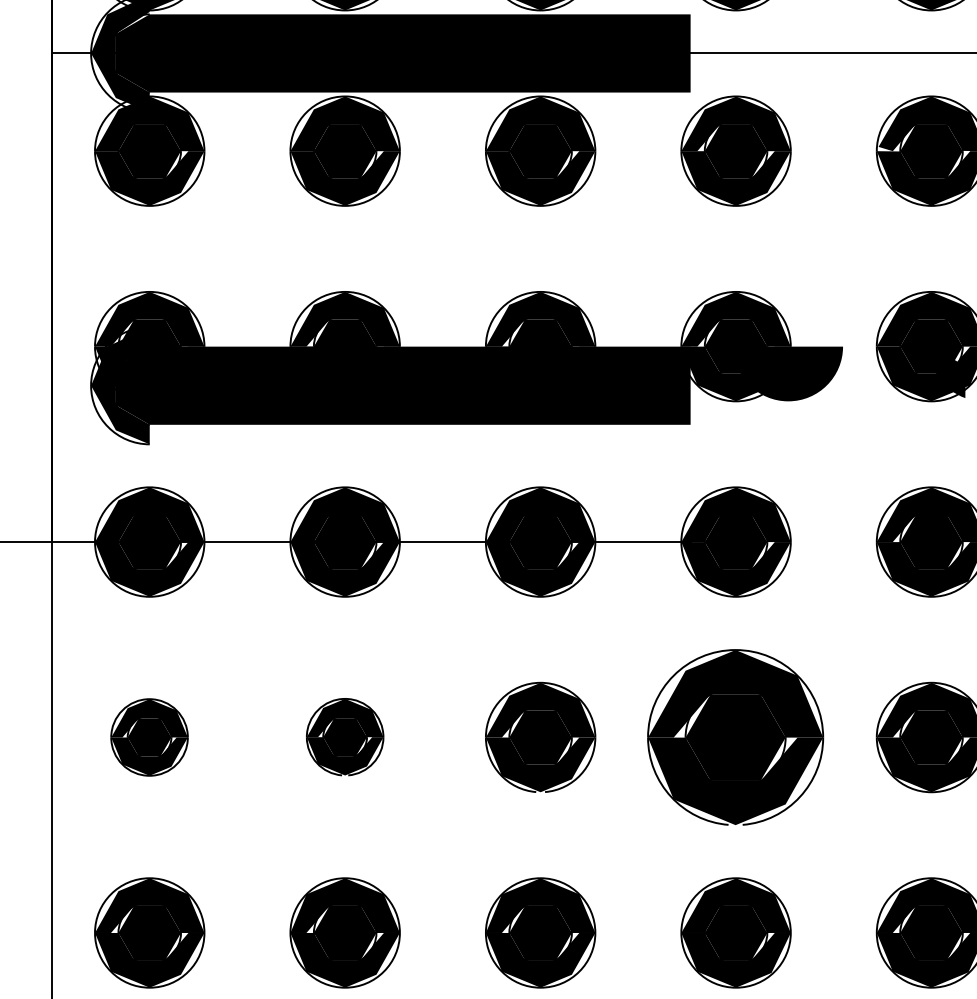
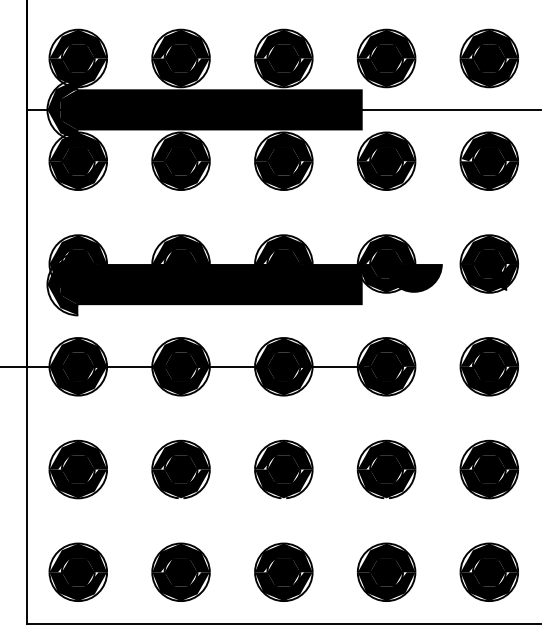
part: (344, 735) -> (180, 468), size x1.43
part: (148, 737) -> (77, 469), size x1.43
part: (735, 737) -> (386, 469), size x0.62

